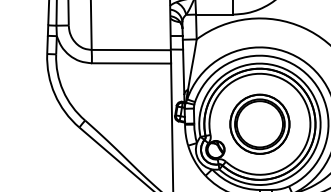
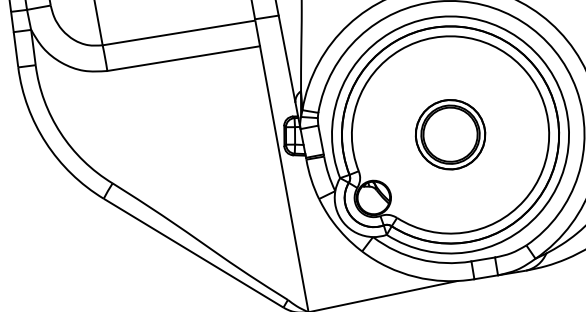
part: (259, 123) -> (449, 133), size x0.6

